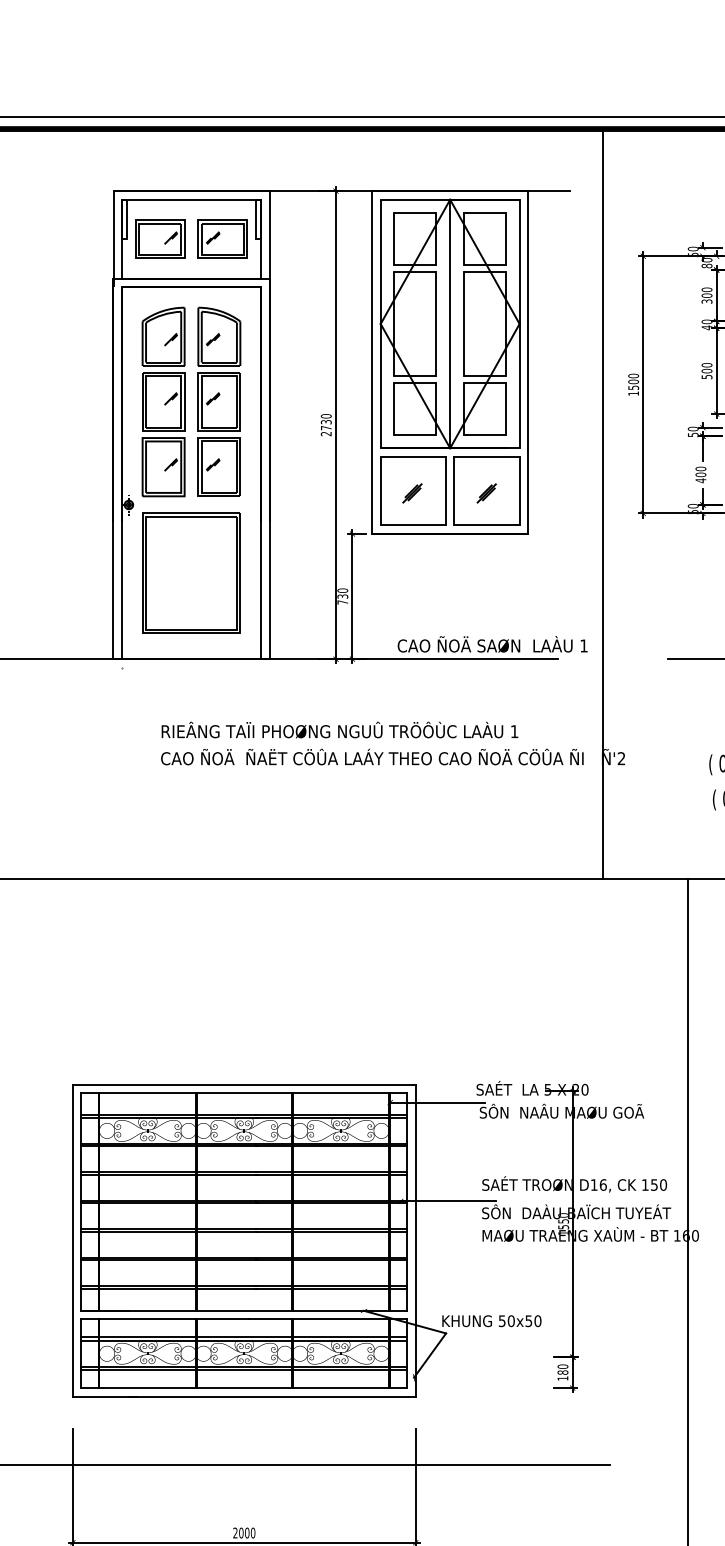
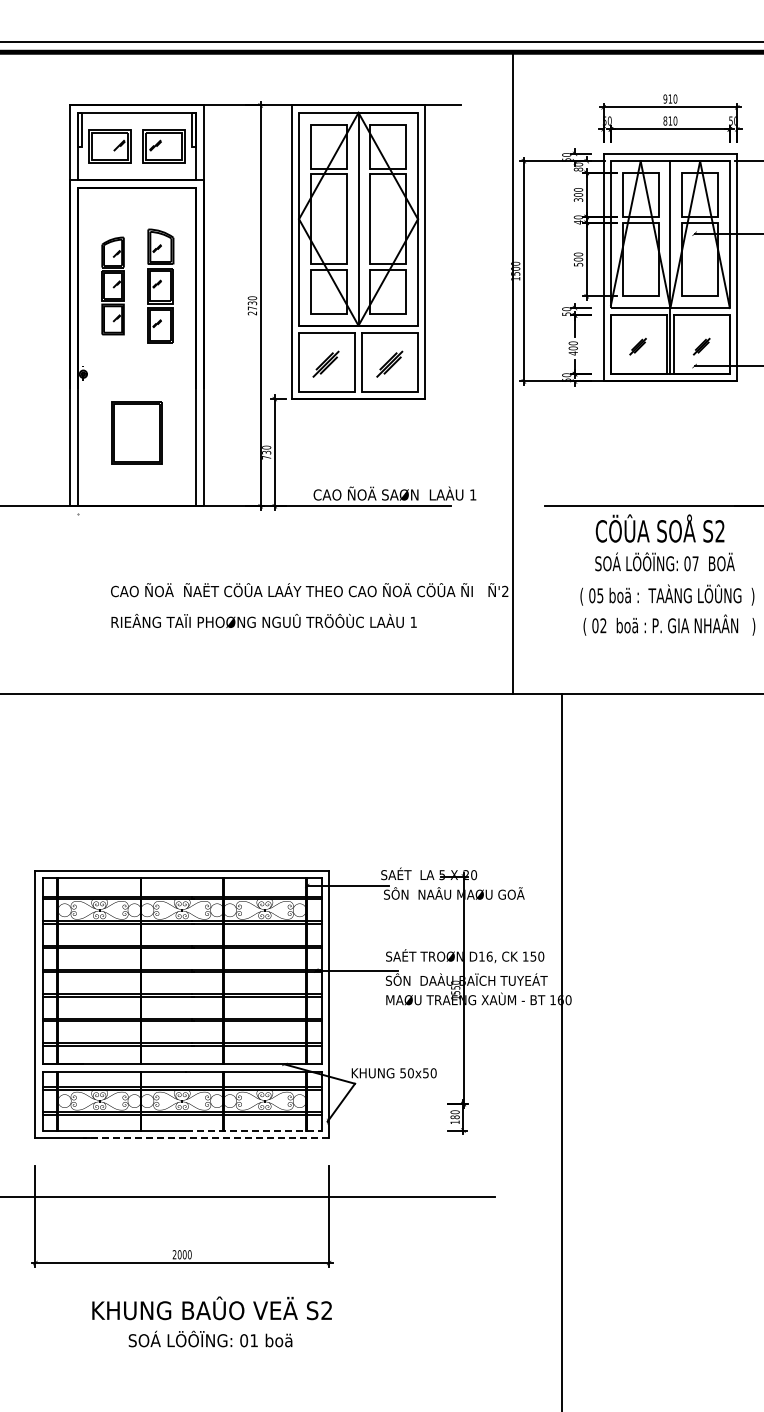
part: (162, 401) -> (112, 285), size x0.6
part: (218, 401) -> (160, 285), size x0.7
part: (412, 493) -> (326, 364), size x1.6
part: (486, 493) -> (389, 364), size x1.6
line: (603, 504) -> (513, 373), moved
part: (190, 573) -> (136, 432), size x0.6
text: (339, 730) -> (263, 621), moved
line: (327, 1388) -> (253, 1130), solid -> dashed
line: (272, 1396) -> (206, 1137), solid -> dashed

